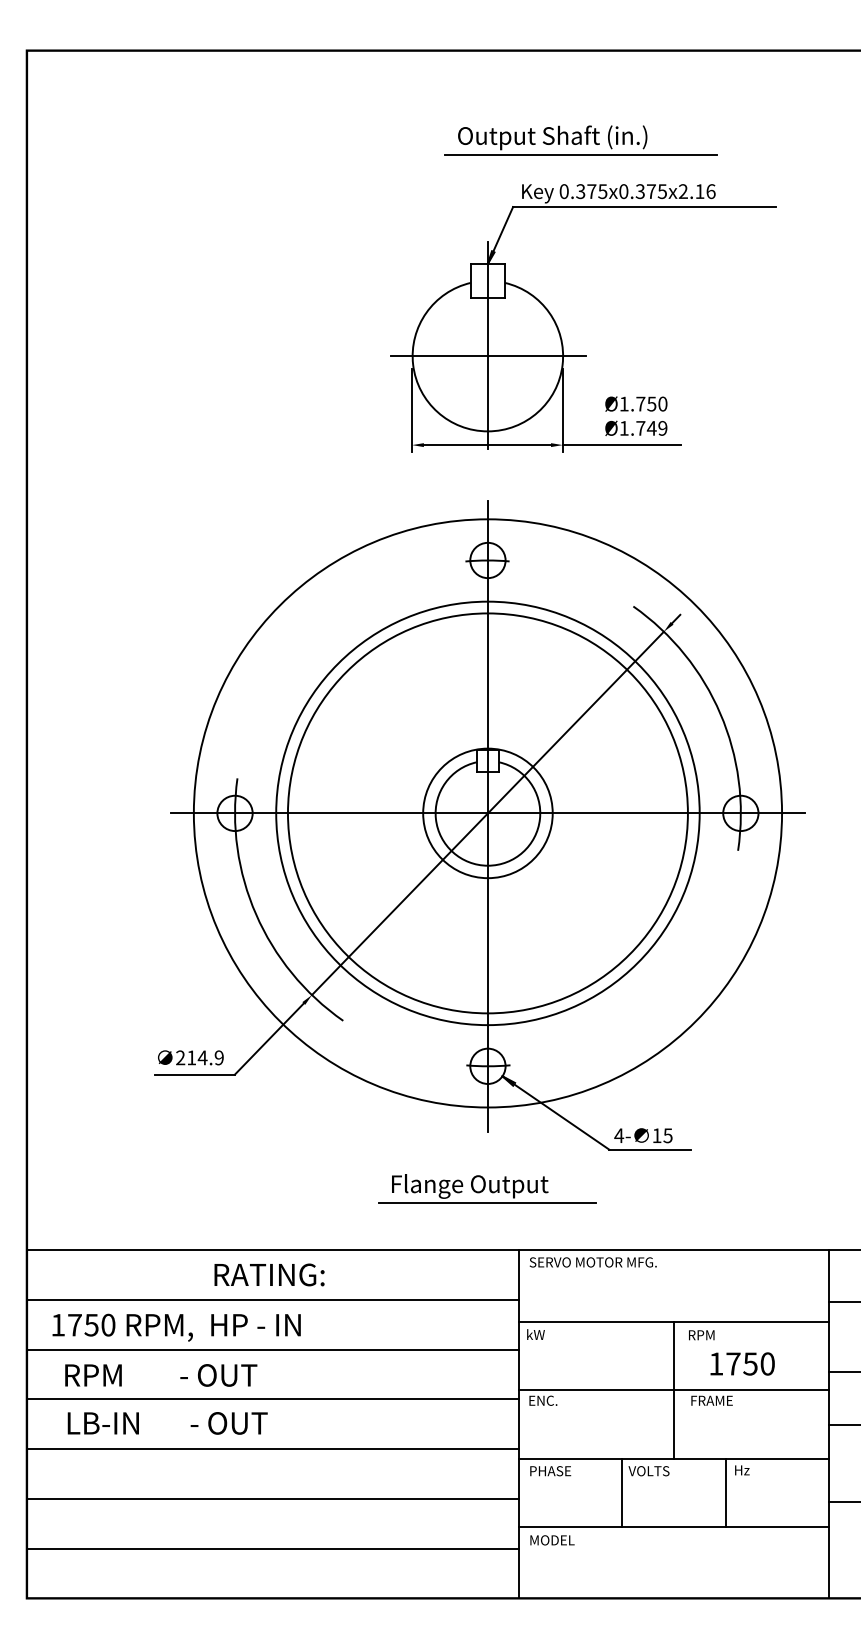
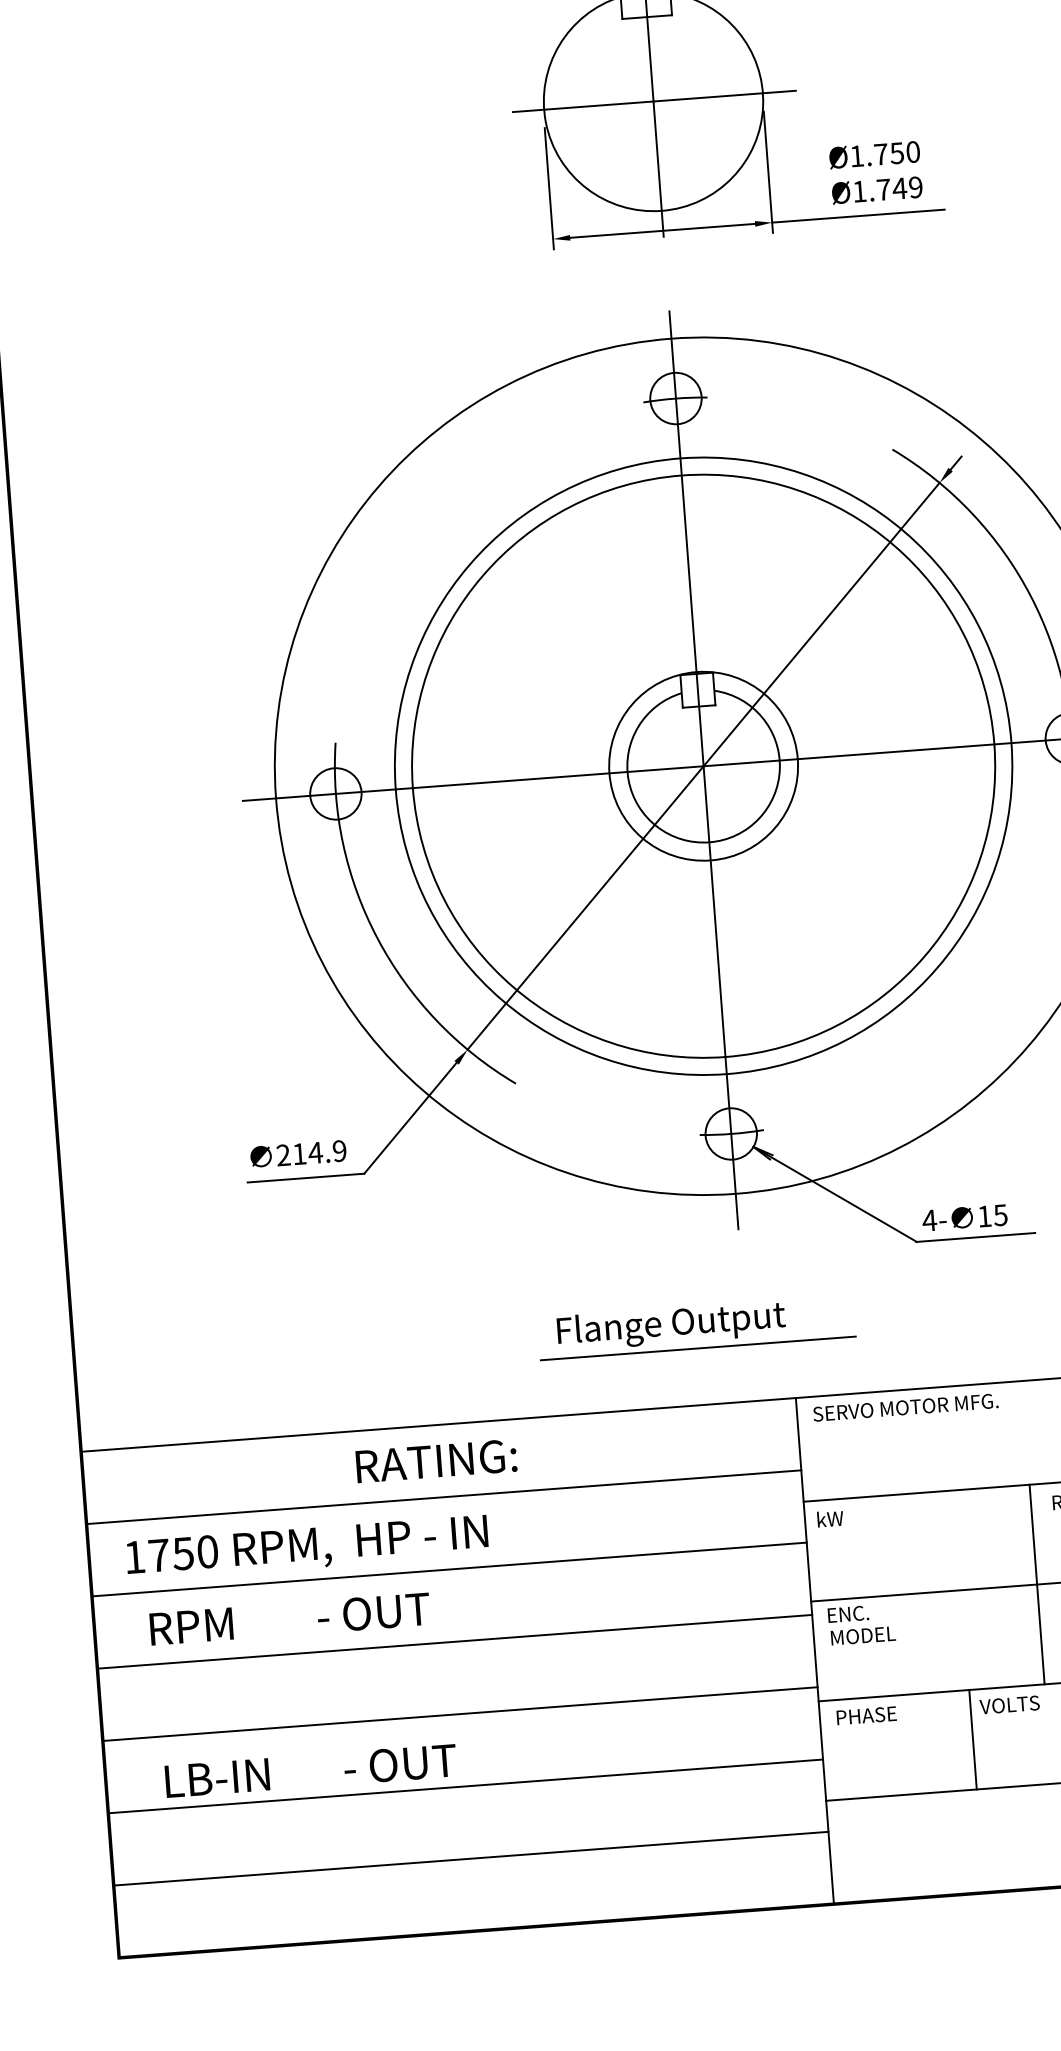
part: (487, 1188) -> (696, 1326), moved
text: (167, 1423) -> (310, 1771), moved
text: (552, 1540) -> (863, 1636), moved

